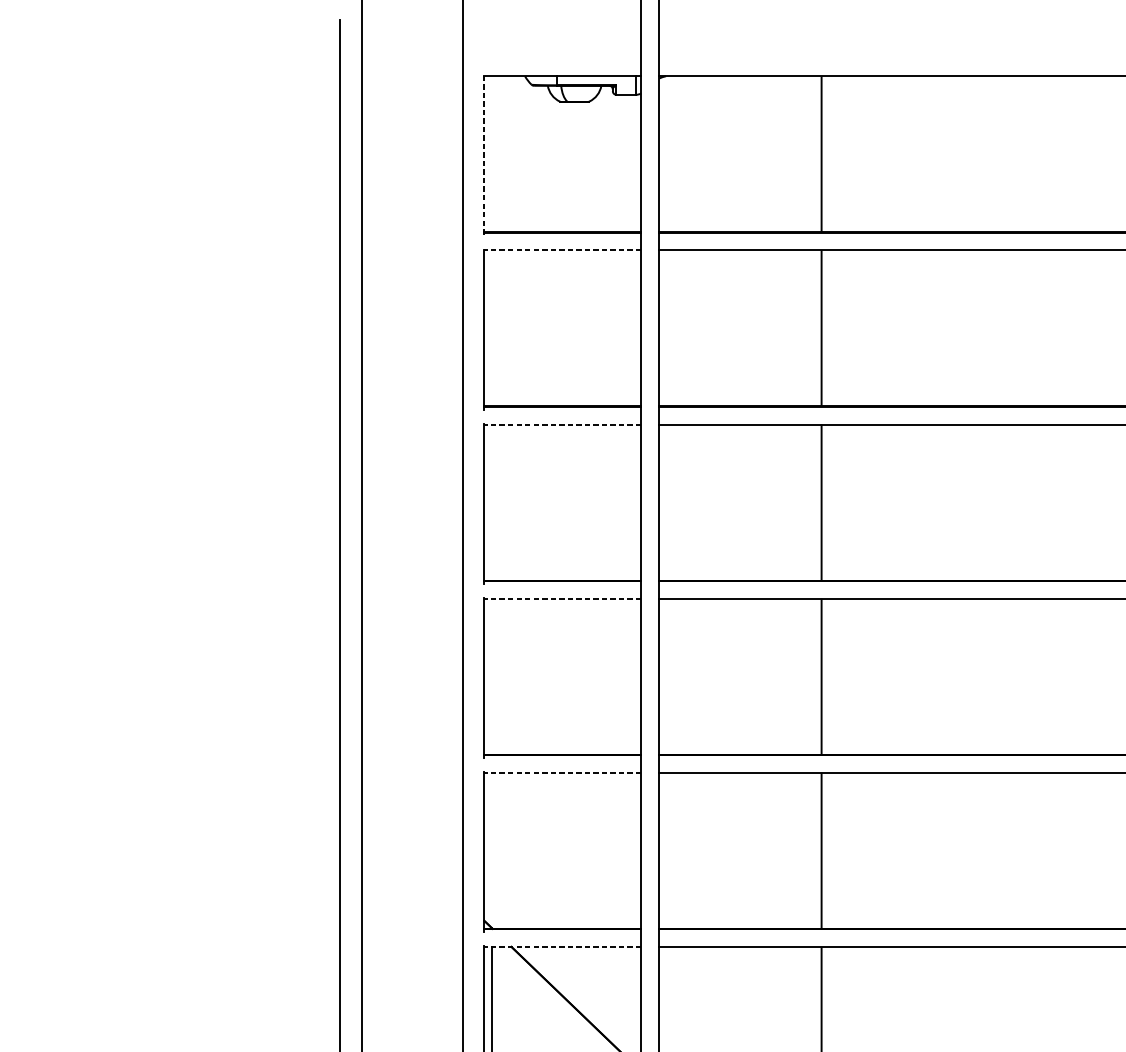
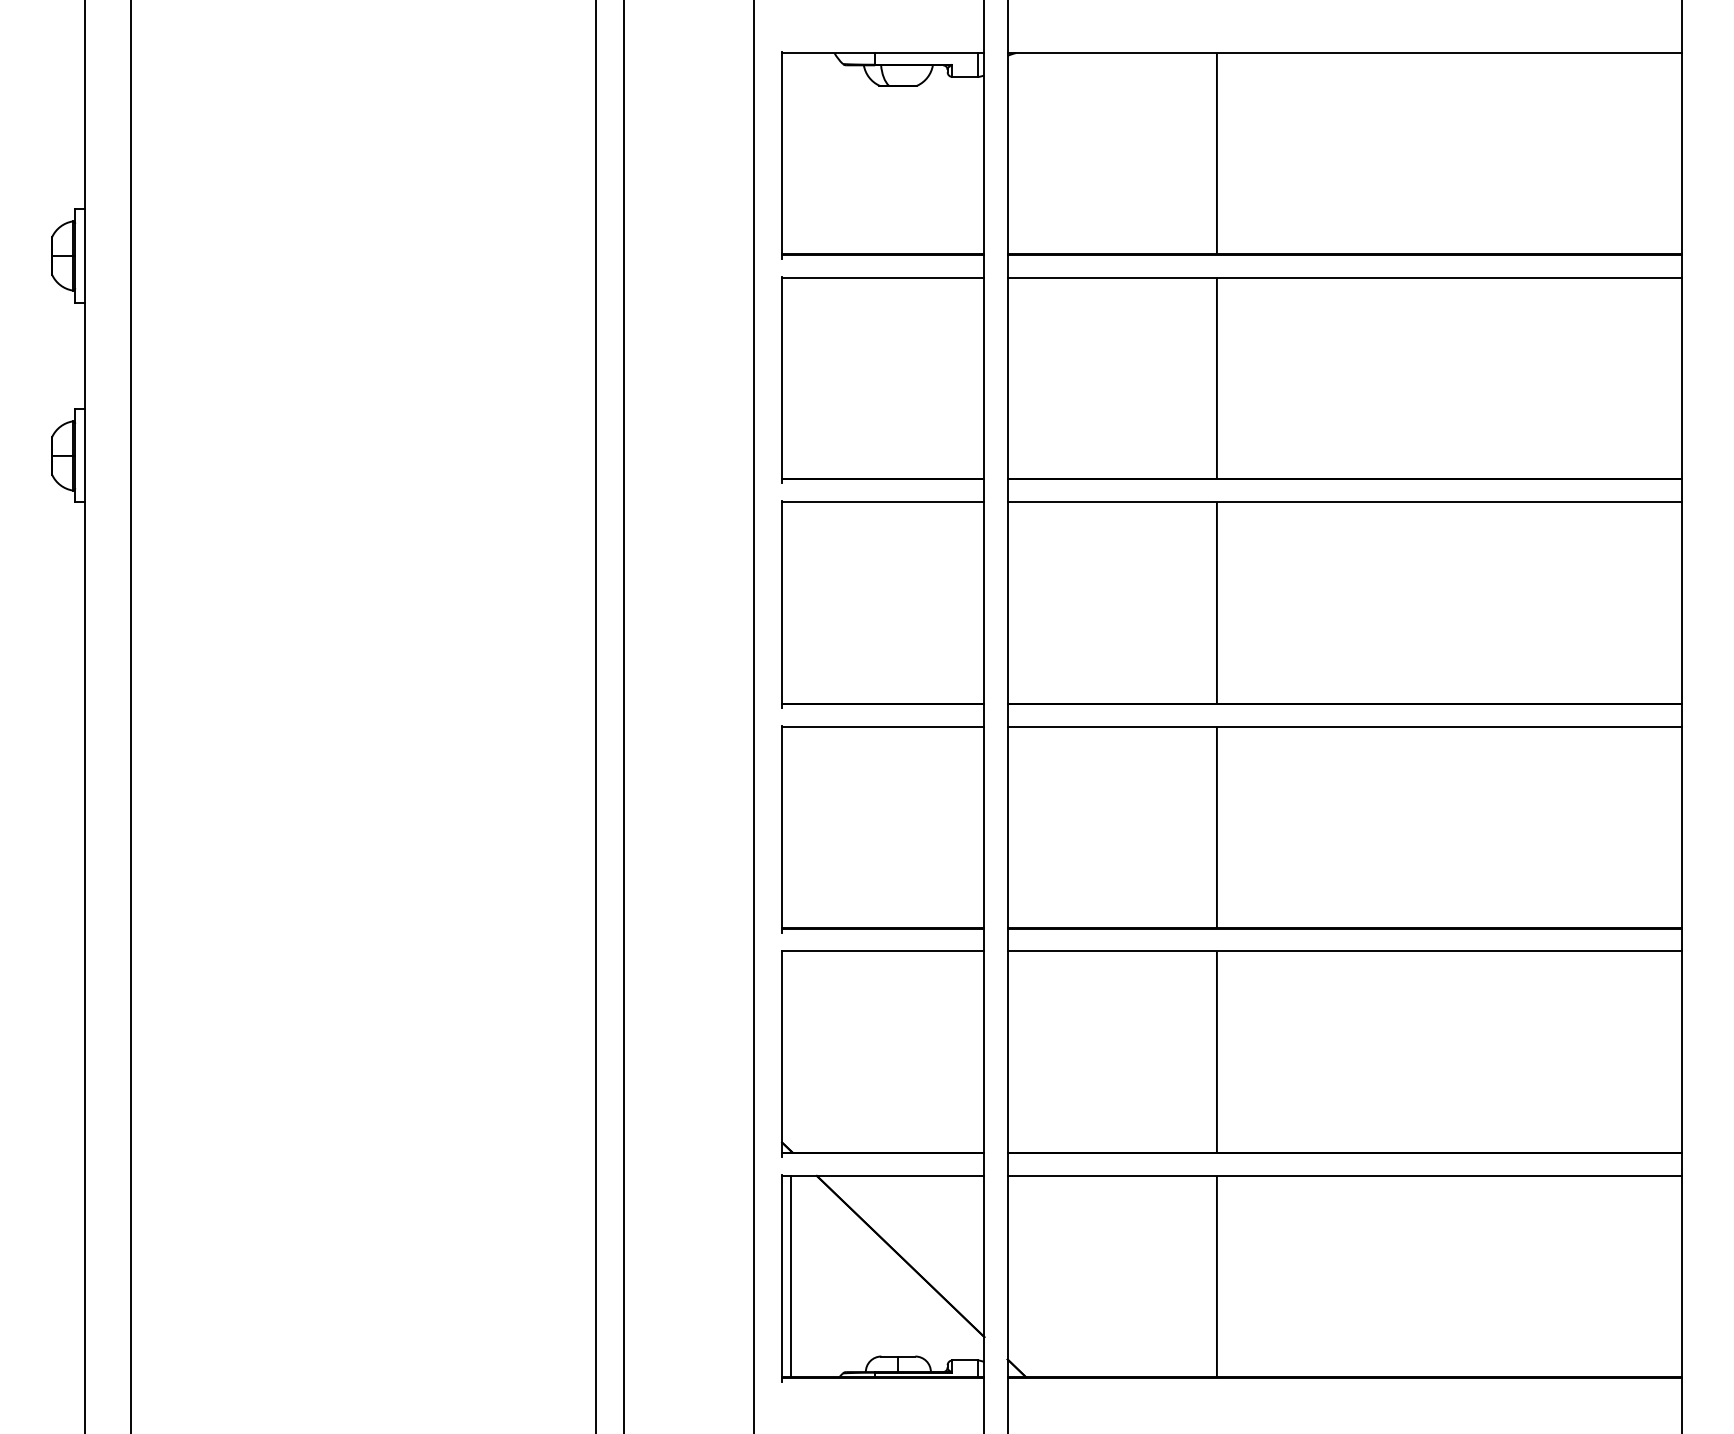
line: (484, 155) -> (782, 155), dashed -> solid
line: (562, 250) -> (882, 277), dashed -> solid
line: (562, 424) -> (882, 502), dashed -> solid
line: (562, 598) -> (882, 726), dashed -> solid
line: (562, 772) -> (882, 951), dashed -> solid
line: (562, 946) -> (882, 1175), dashed -> solid

